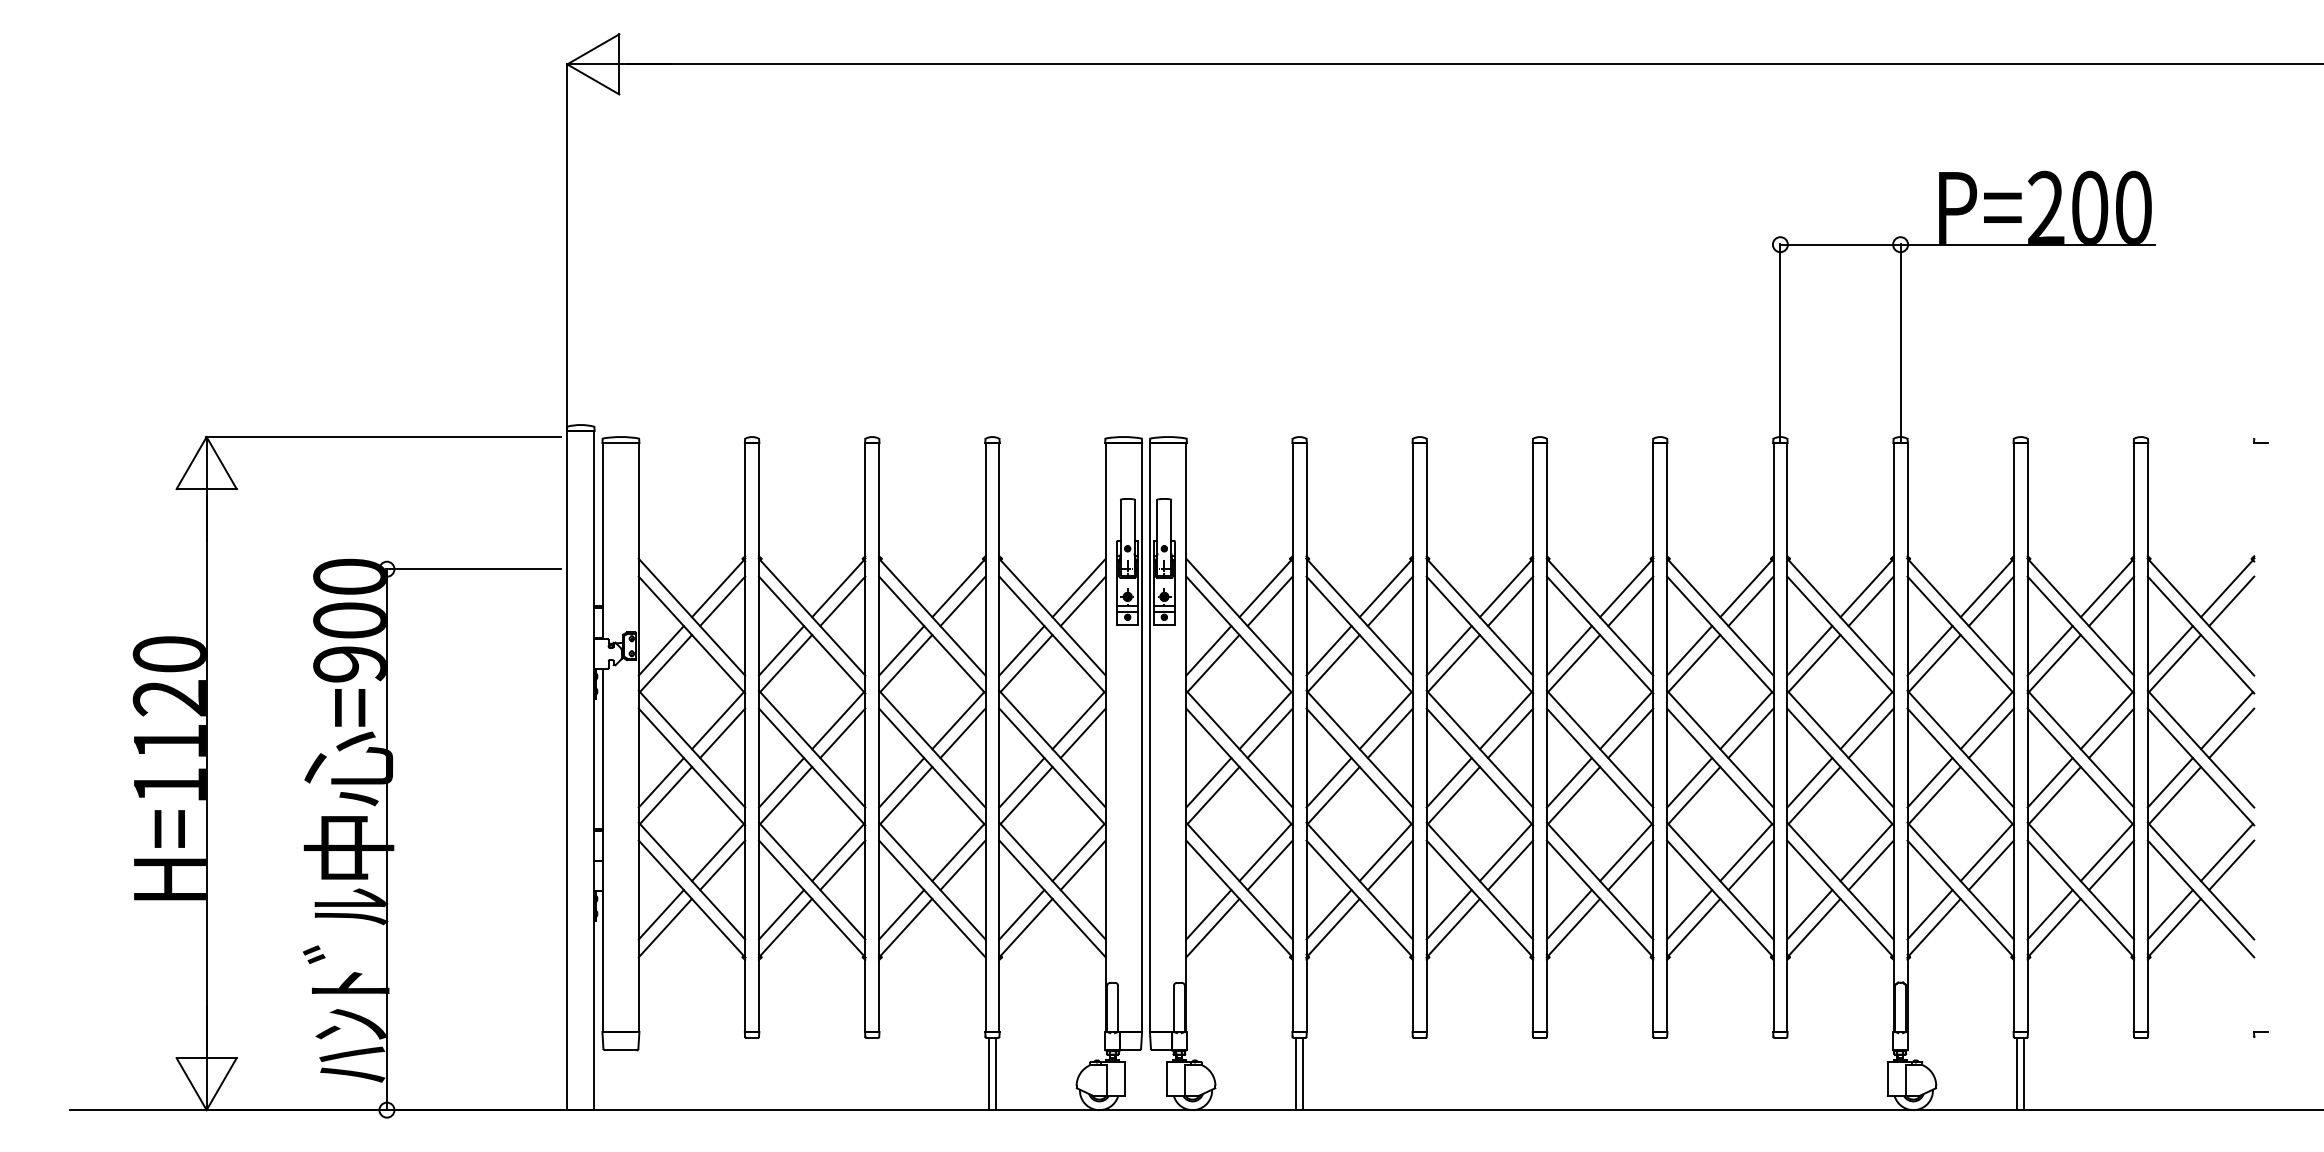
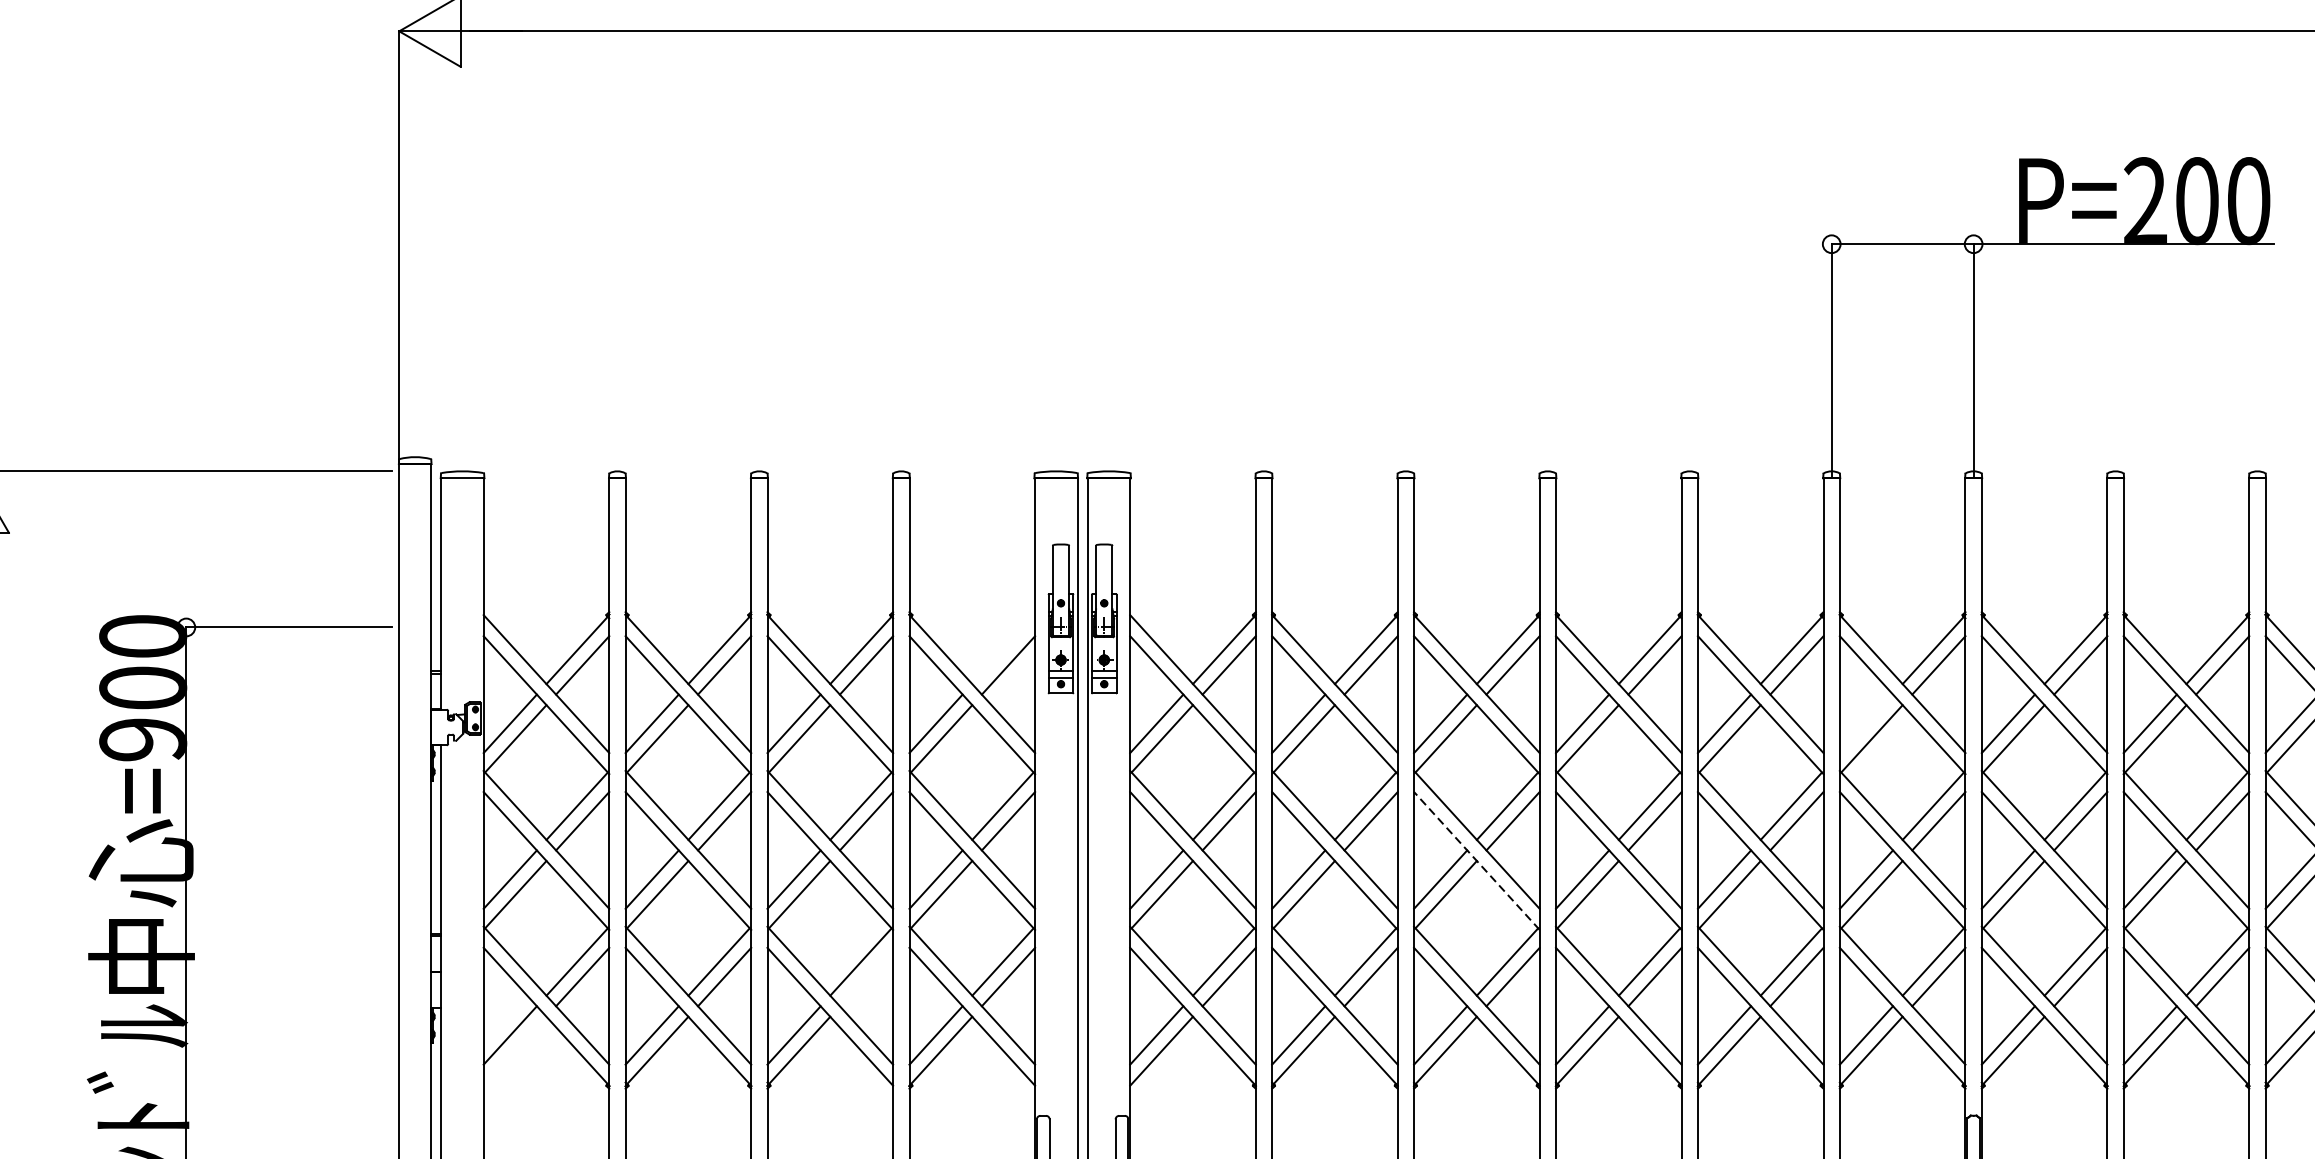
line: (1078, 587) -> (1002, 649), removed
line: (1809, 650) -> (1866, 723), removed
line: (1479, 767) -> (1476, 861), solid -> dashed
line: (962, 865) -> (865, 977), removed
line: (664, 927) -> (514, 1050), removed

